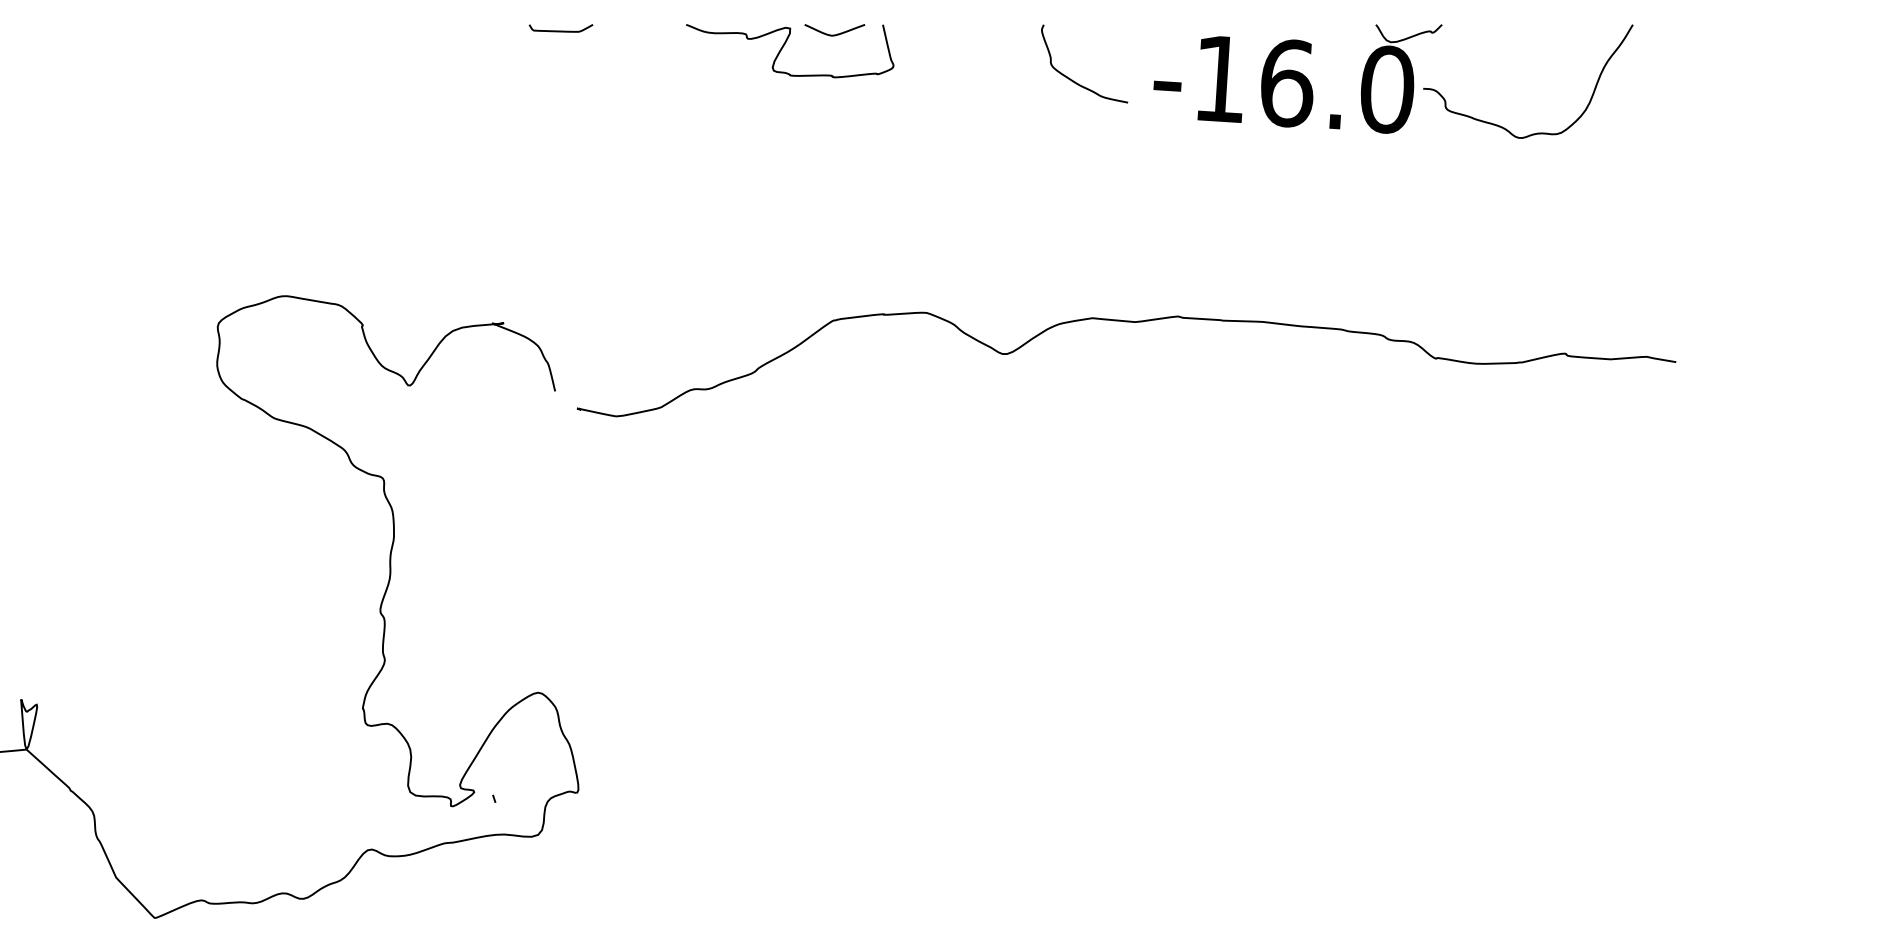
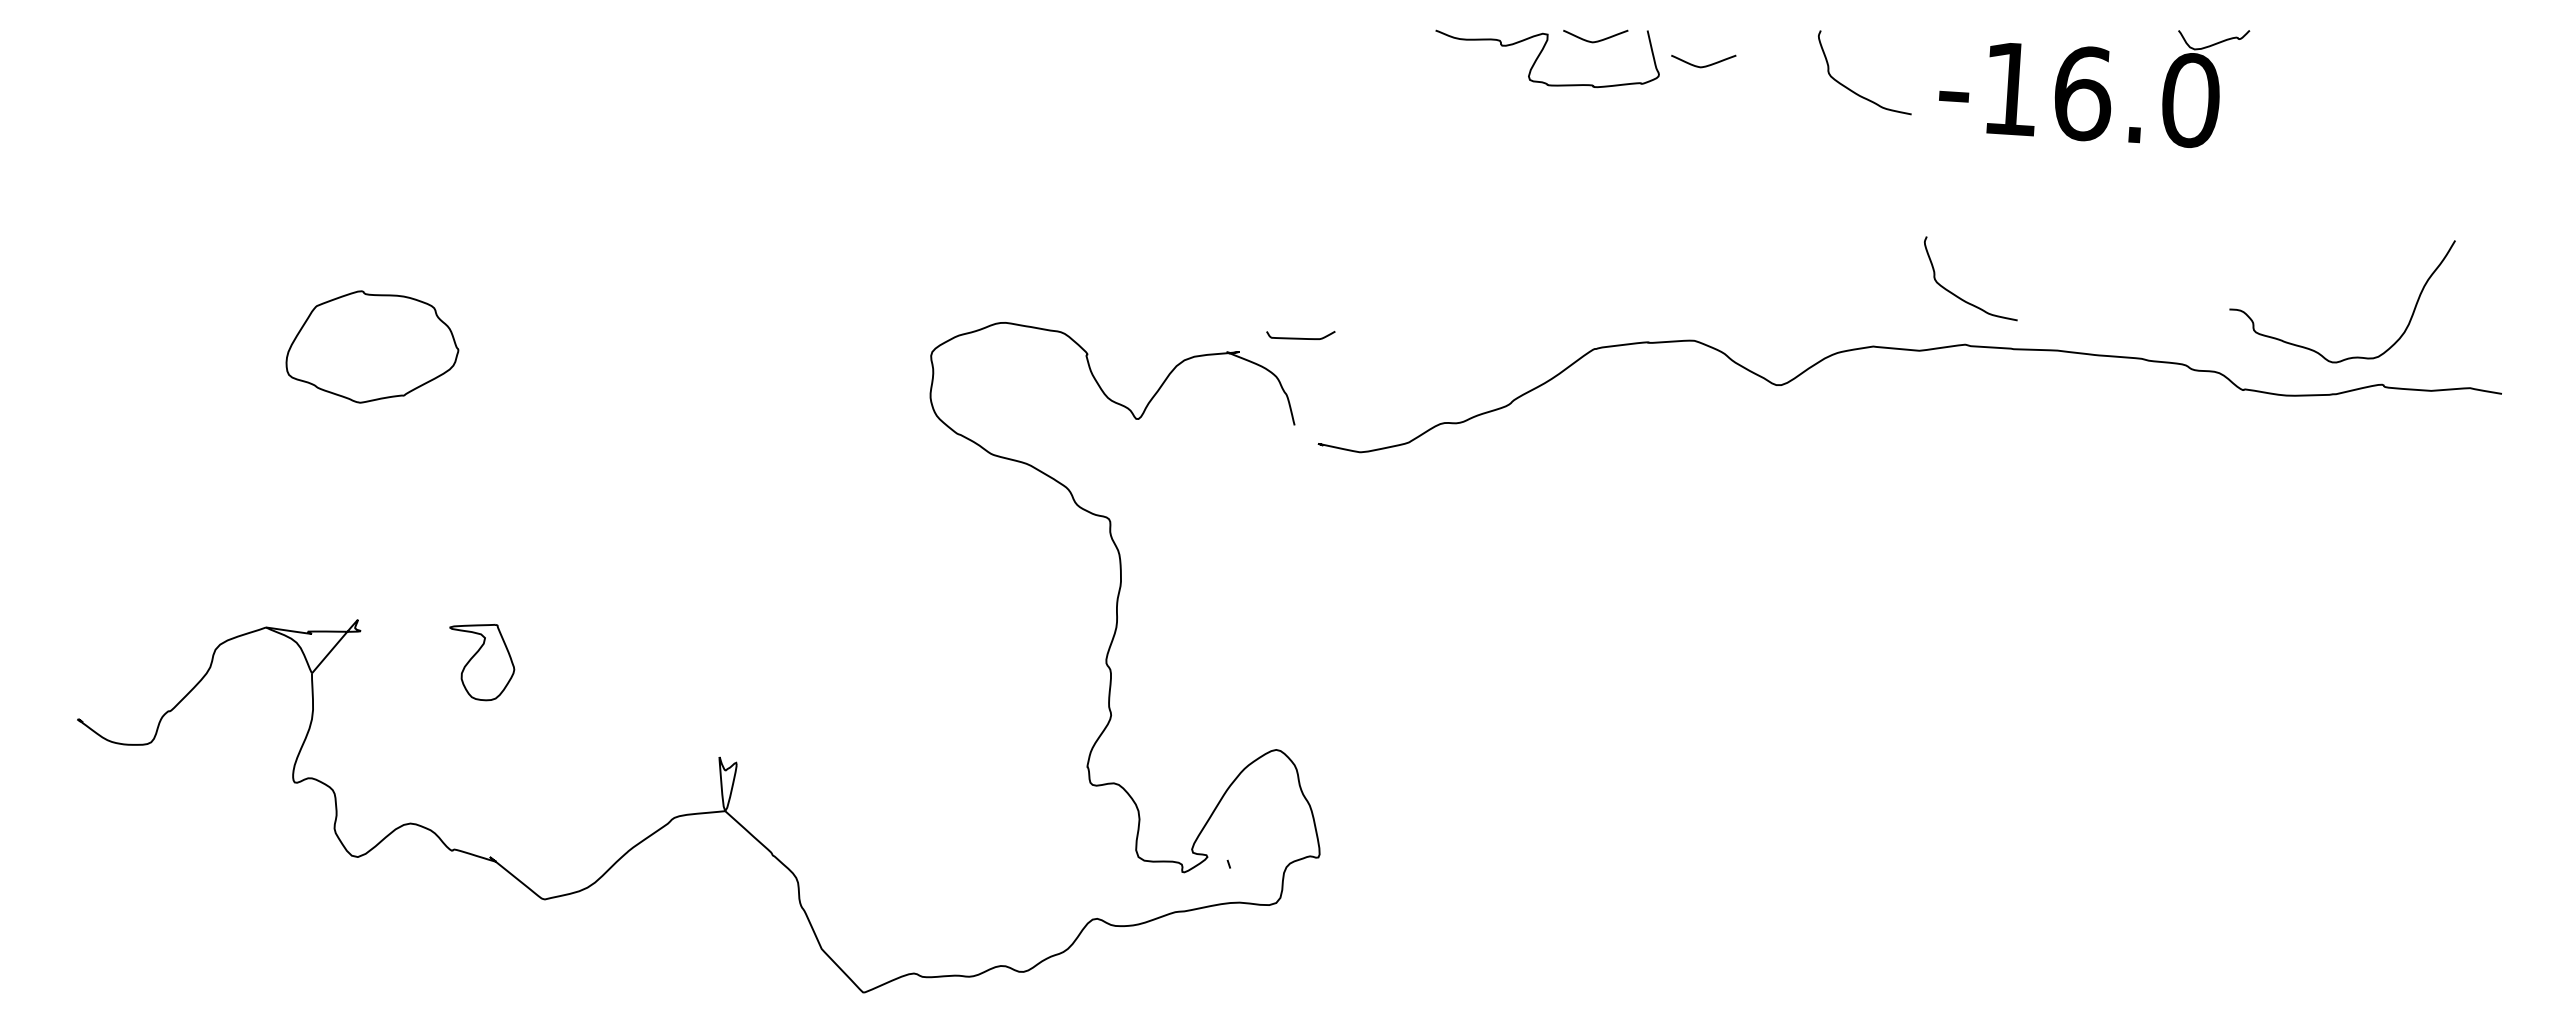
curve: (560, 30) -> (1300, 337), moved
curve: (935, 57) -> (1704, 65), added
curve: (1504, 127) -> (2317, 351), moved
curve: (1170, 270) -> (1957, 295), added

